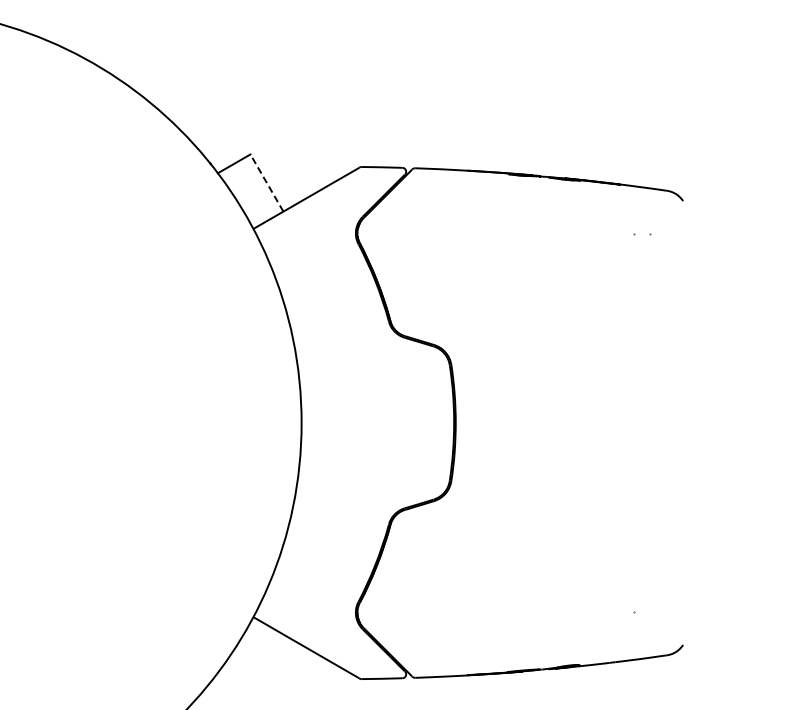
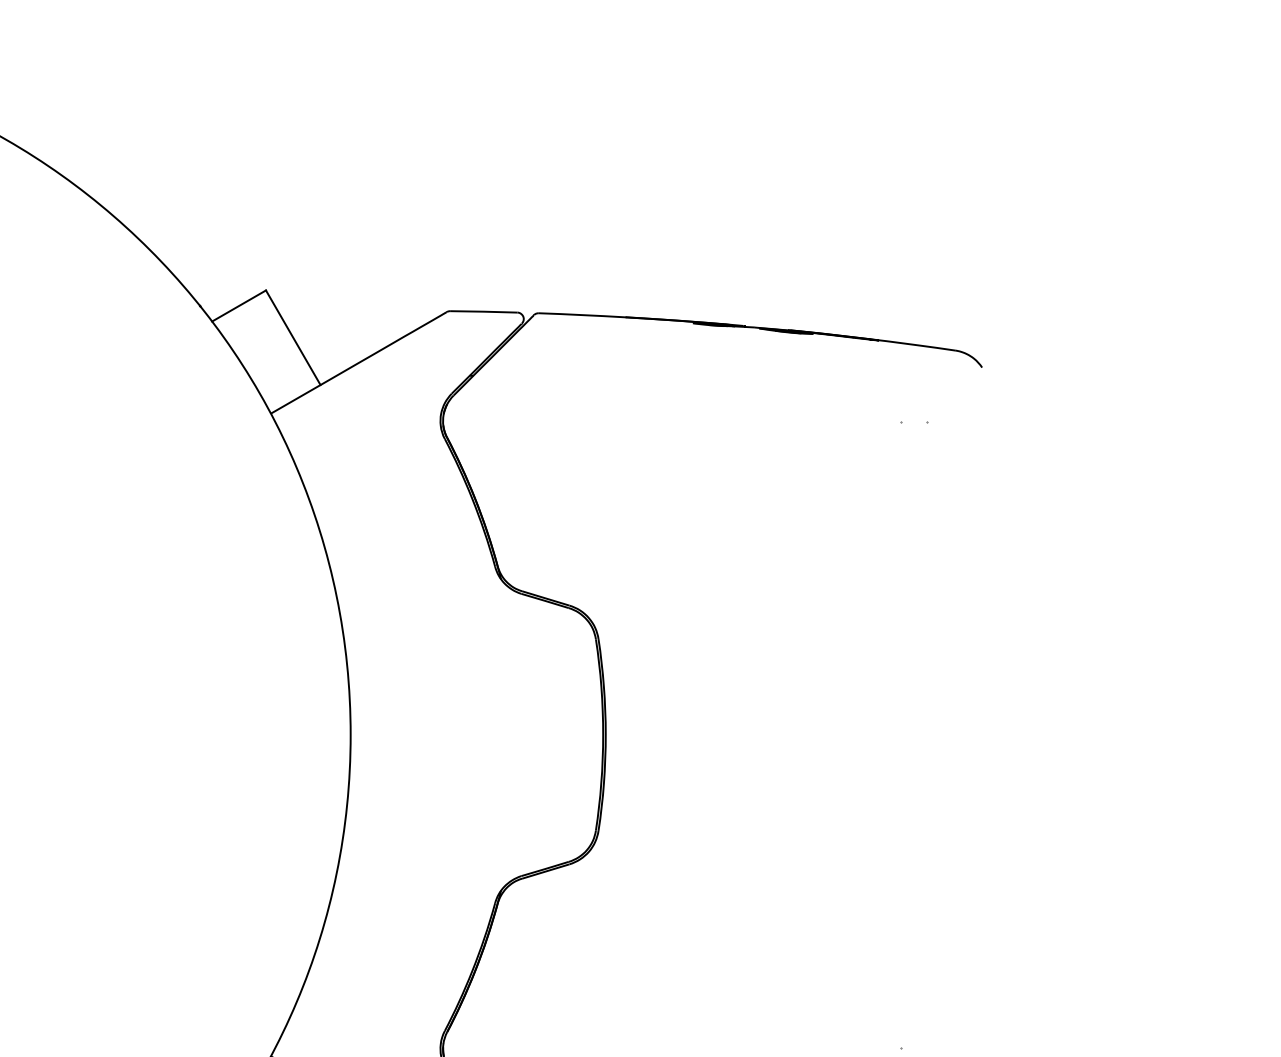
line: (266, 183) -> (292, 338), dashed -> solid

